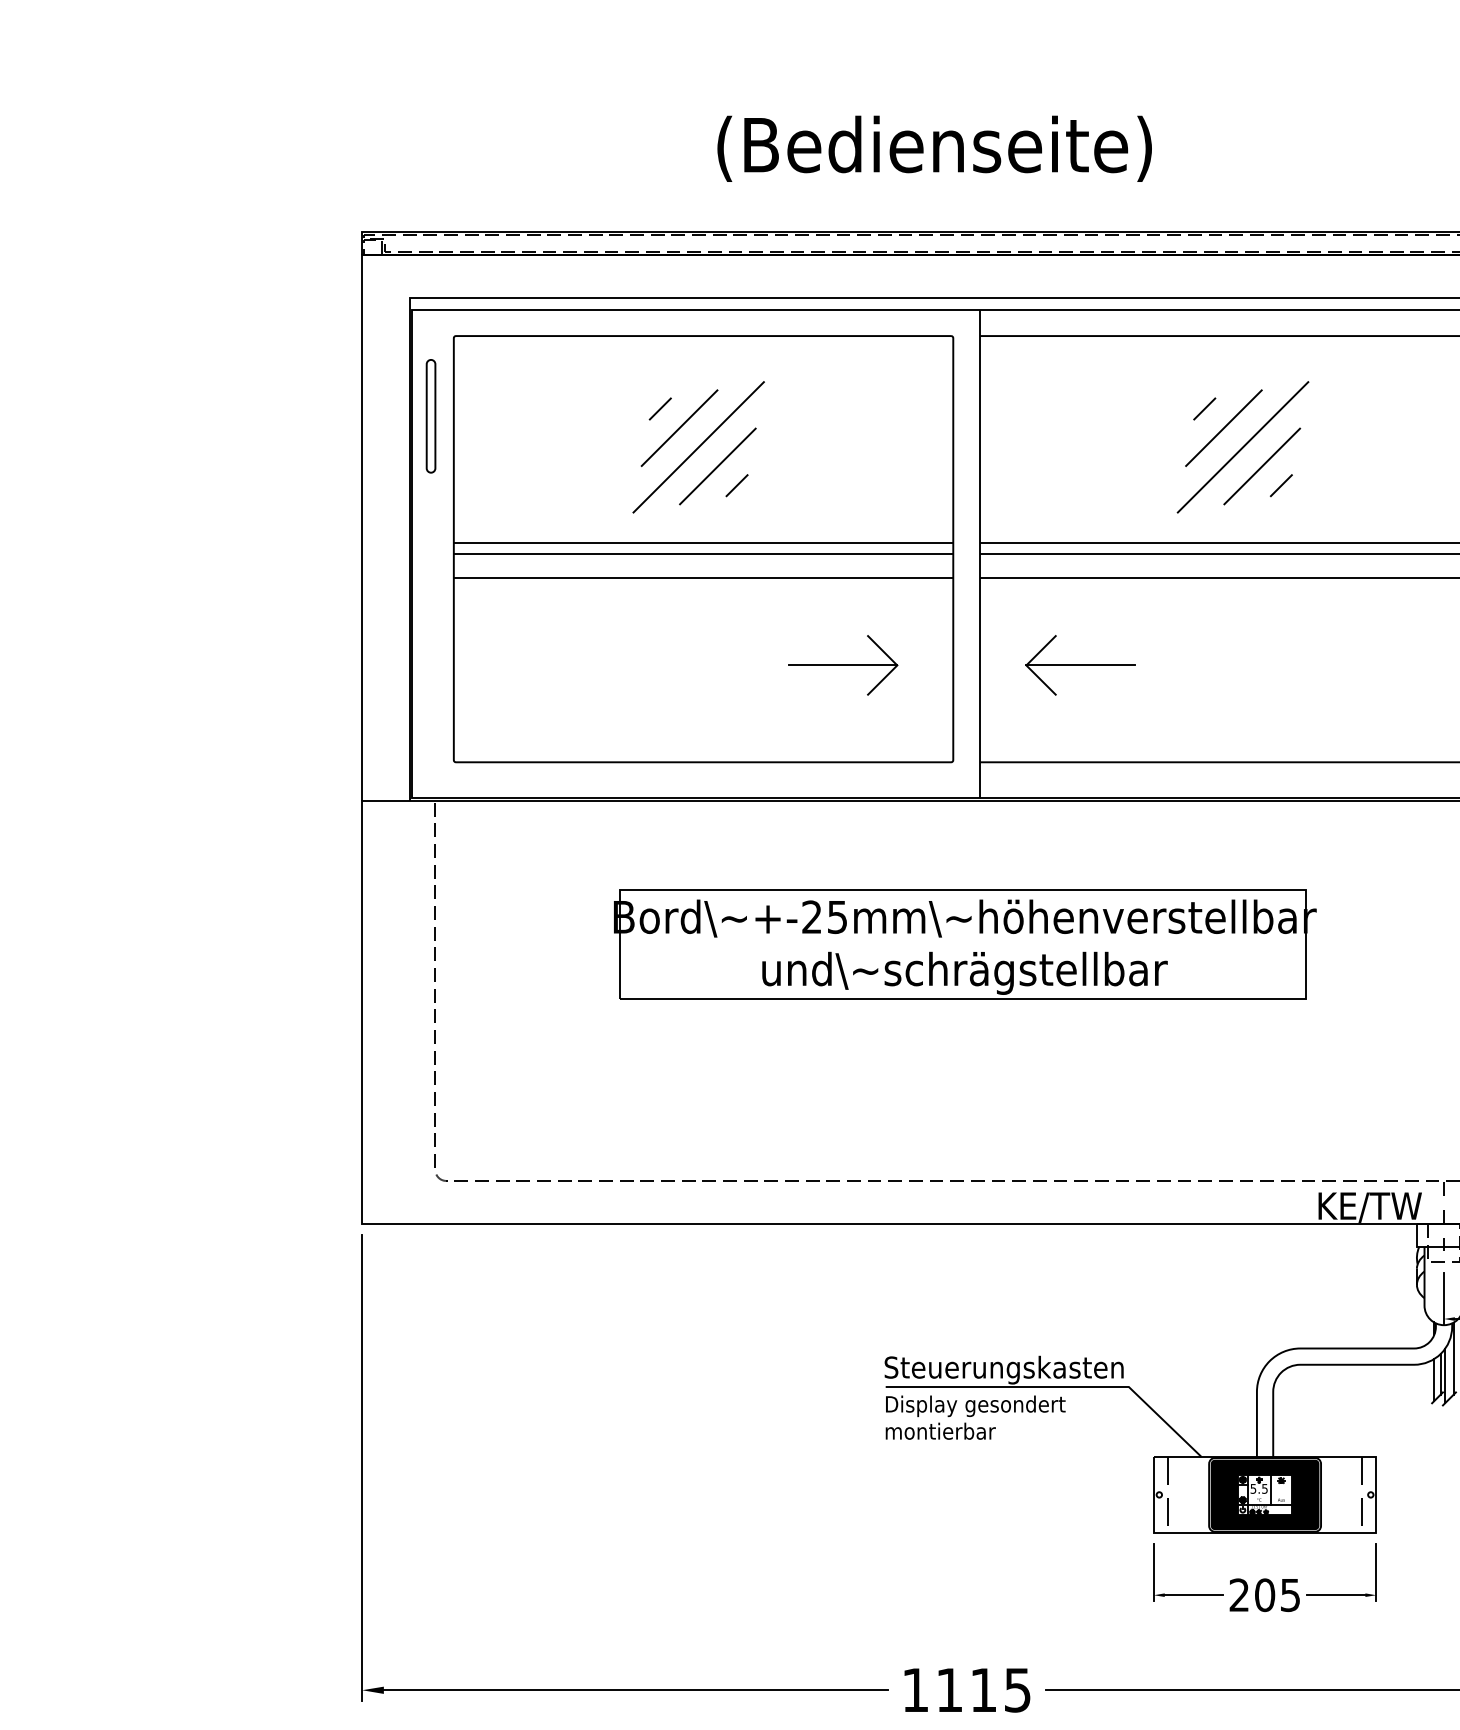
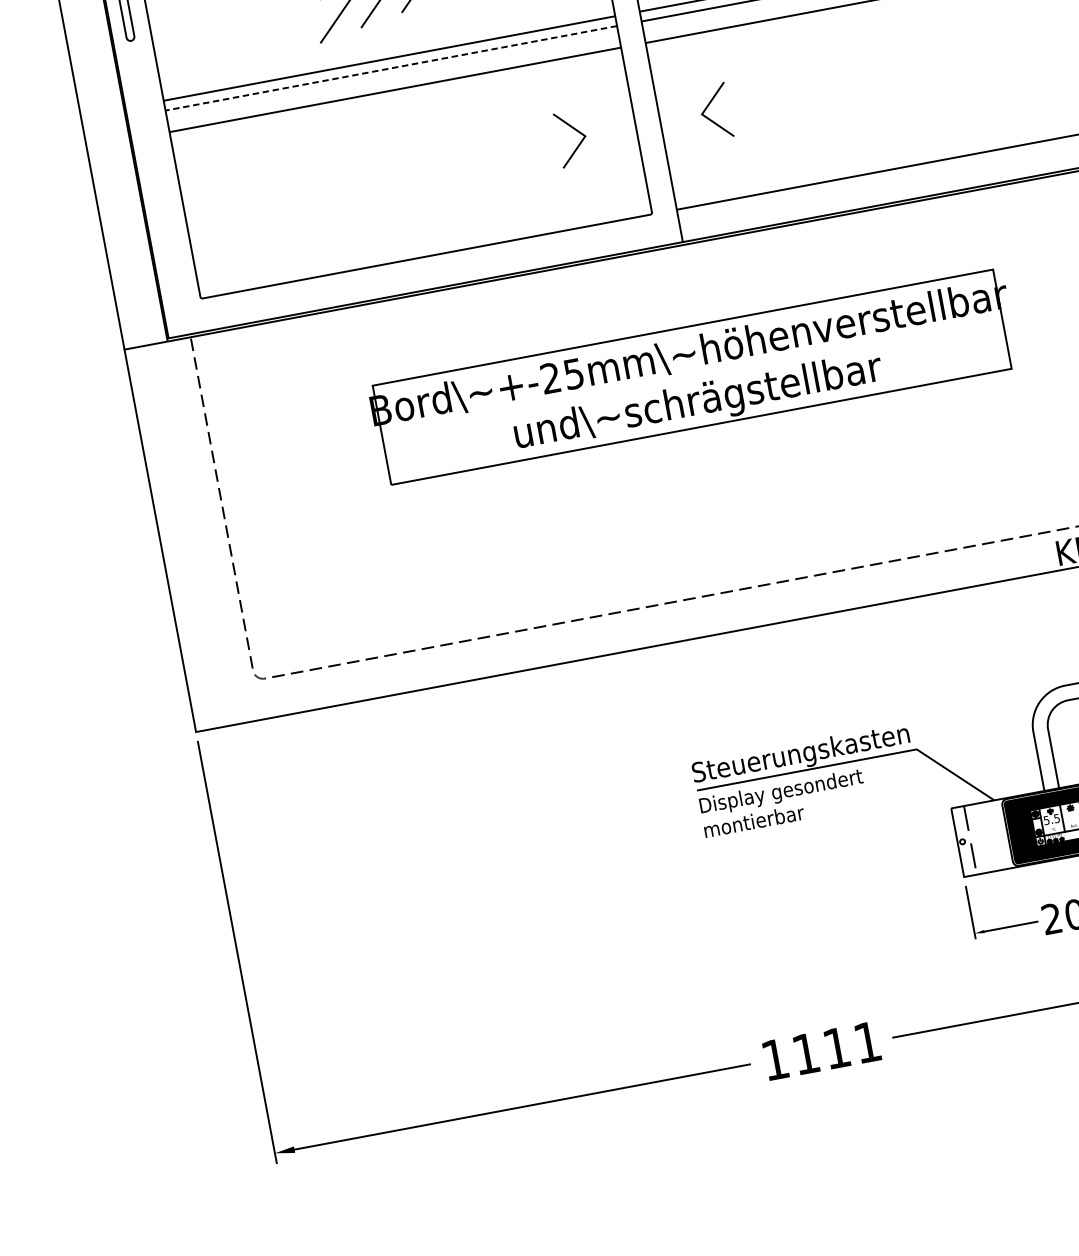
line: (703, 554) -> (391, 68), solid -> dashed
line: (842, 665) -> (535, 145), removed
line: (1080, 665) -> (750, 105), removed
text: (1017, 1690) -> (867, 1042), 1115 -> 1111

